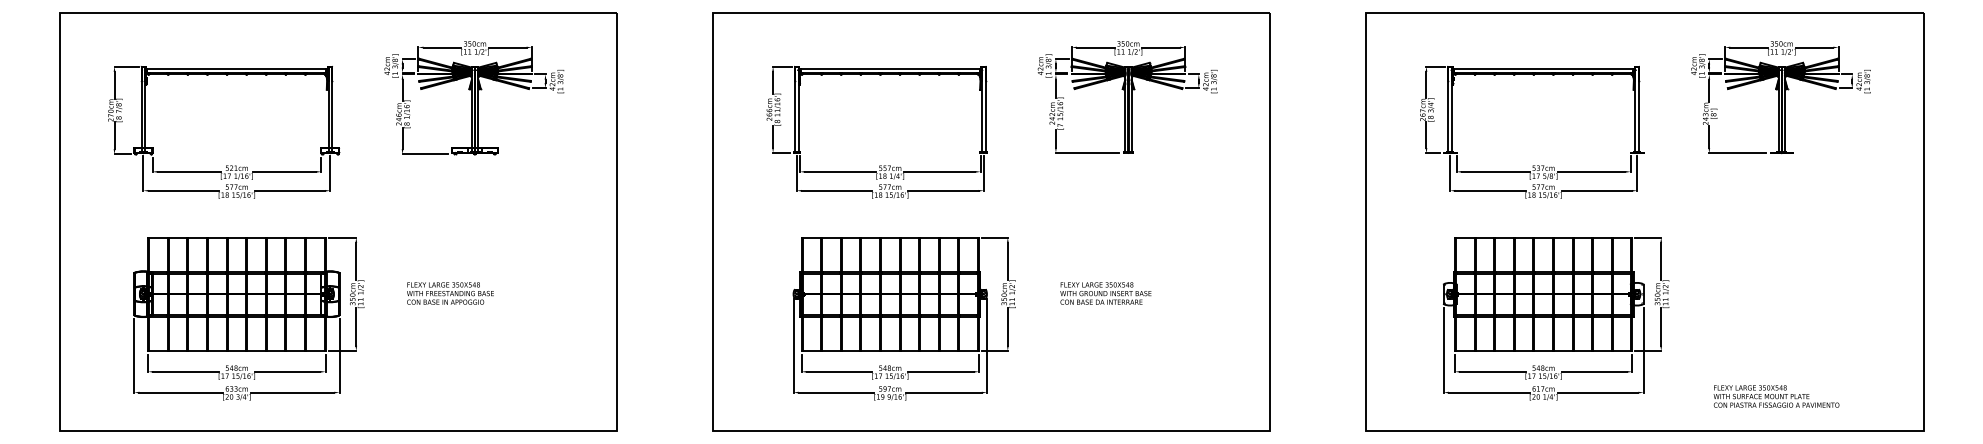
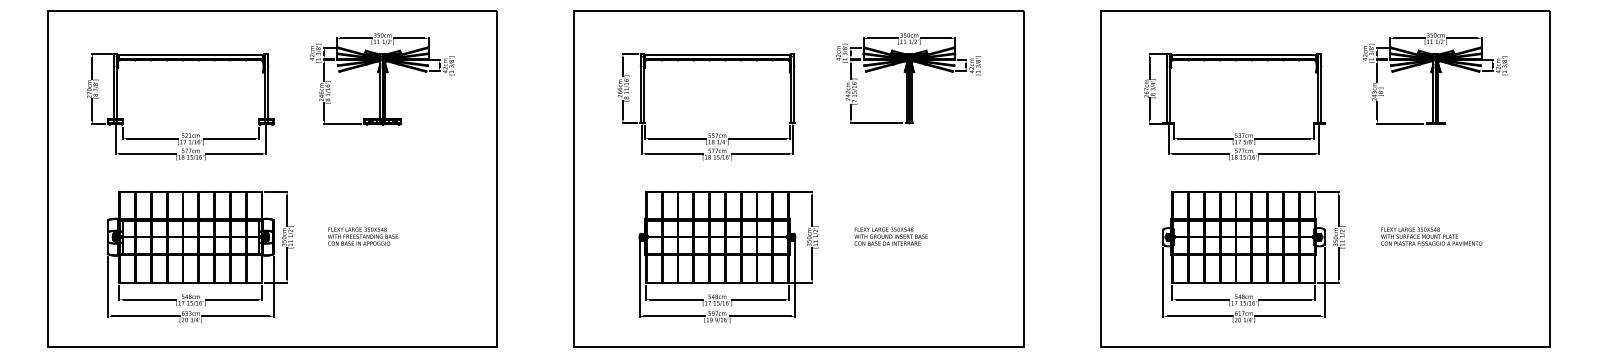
text: (1776, 396) -> (1431, 236), moved

